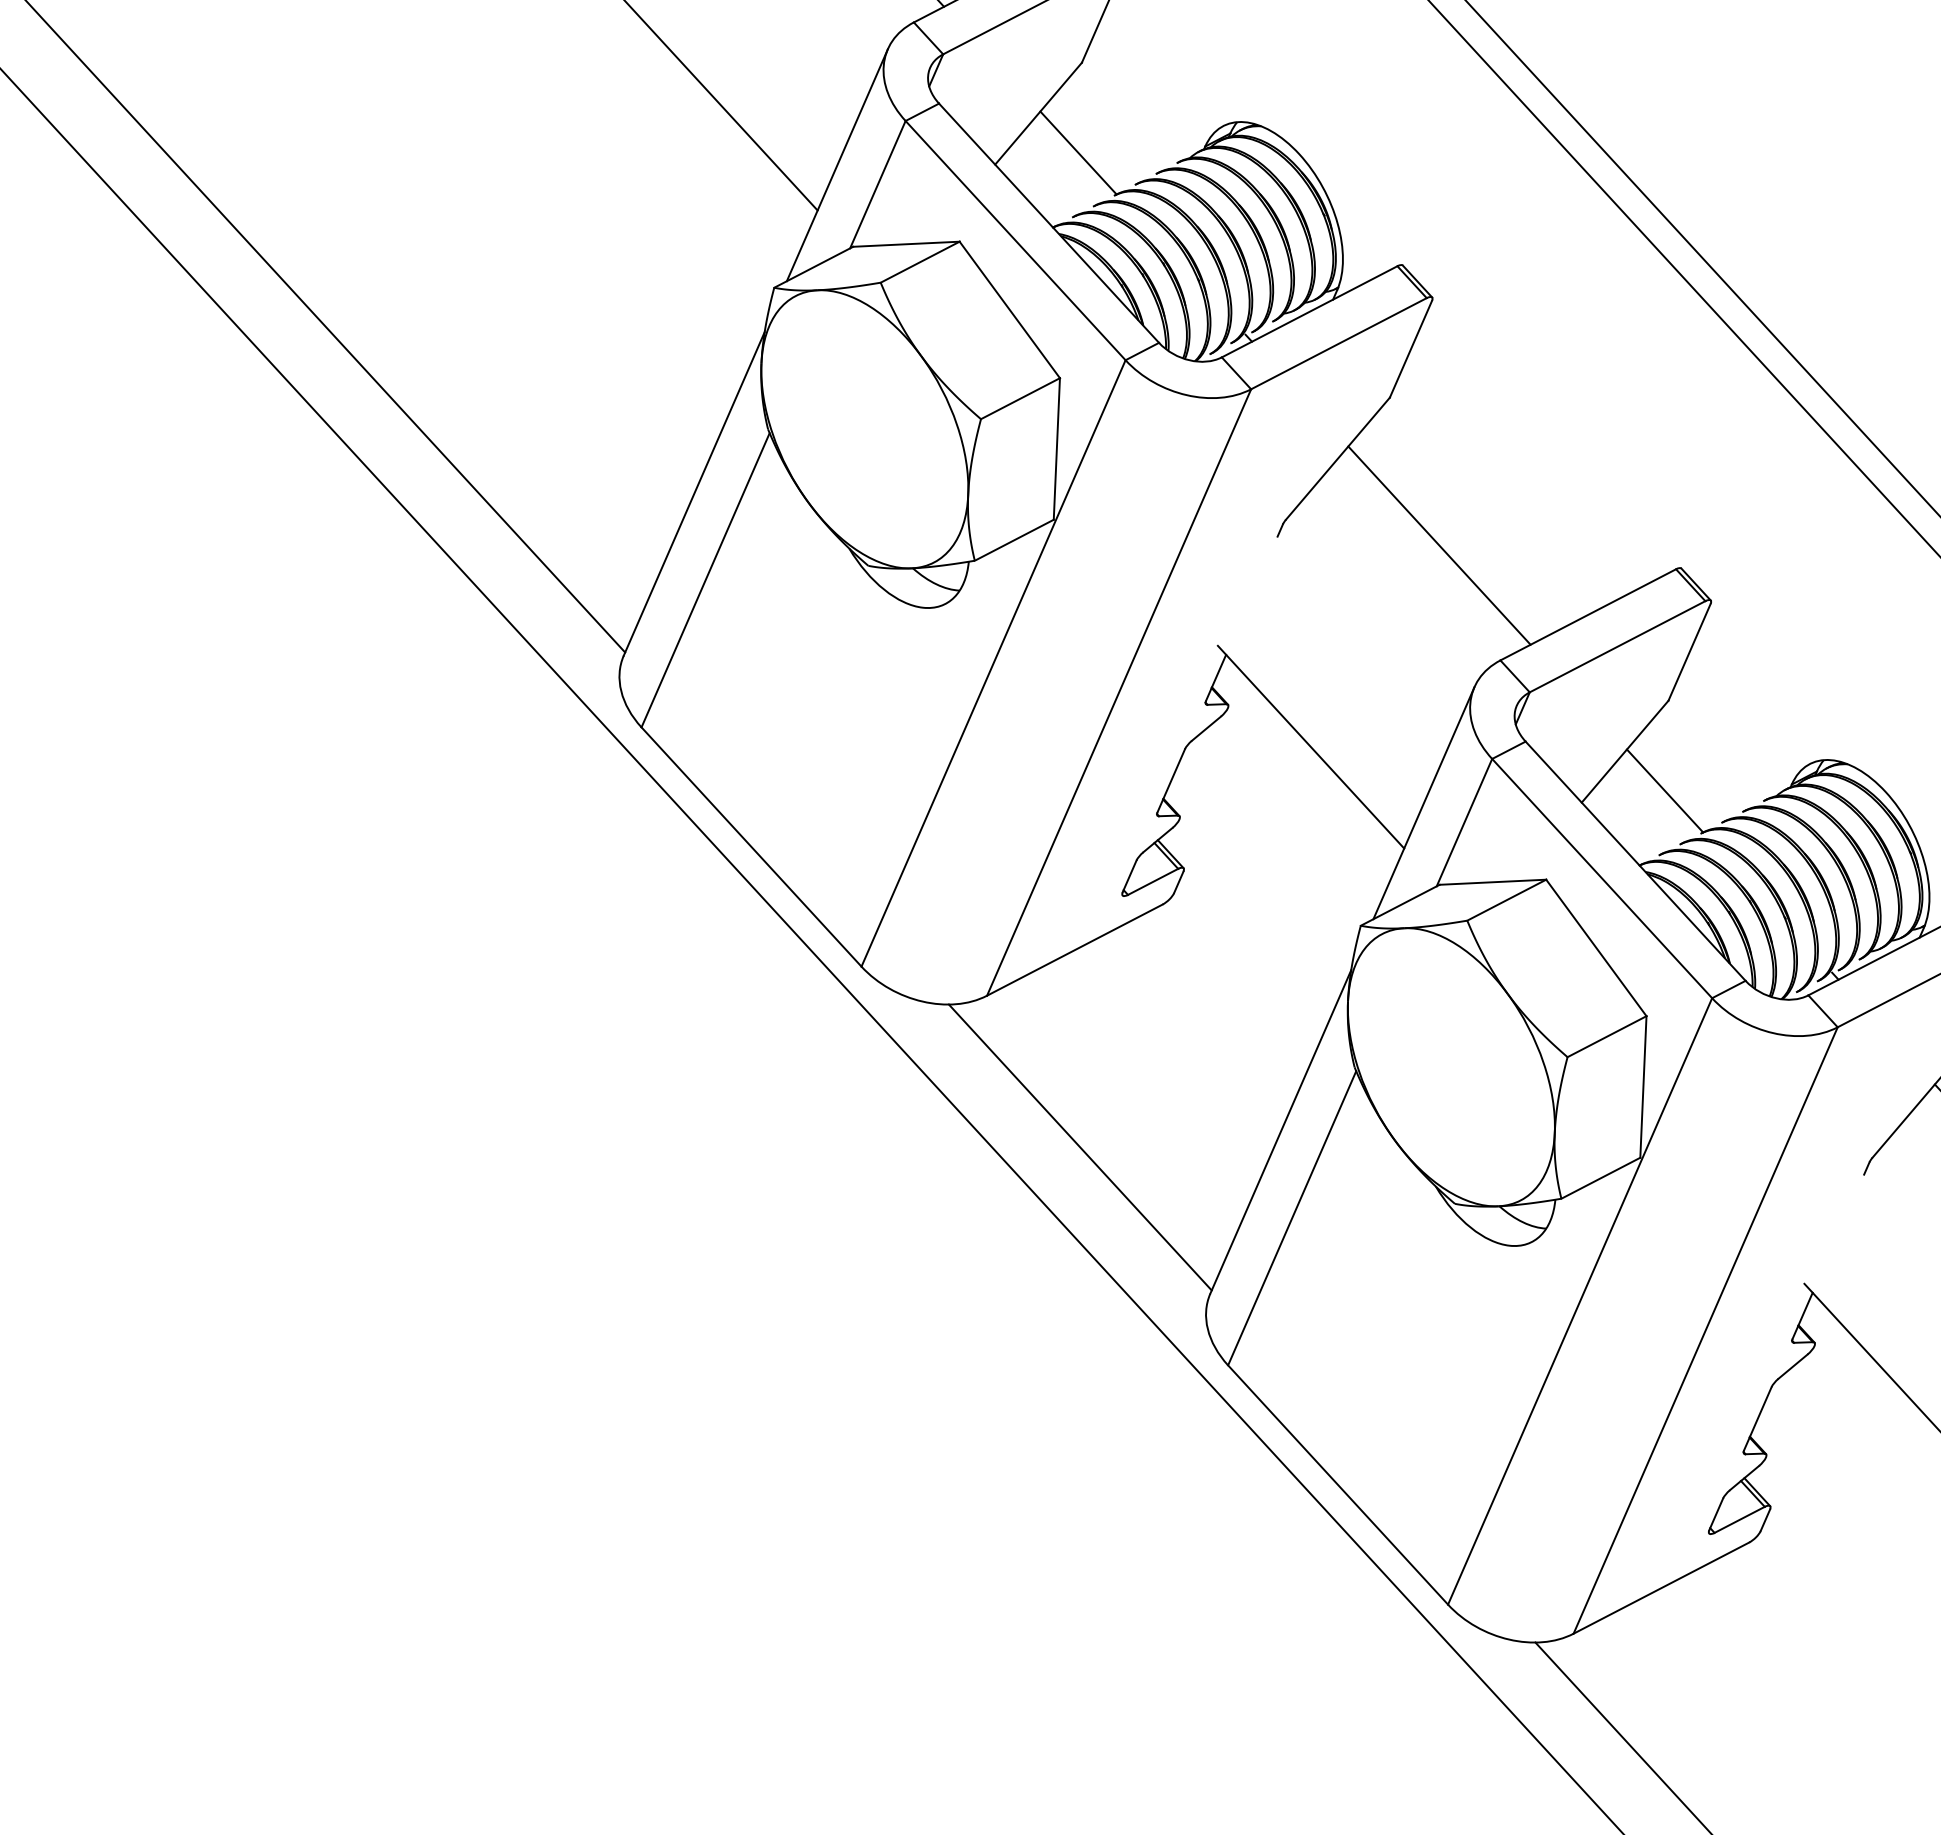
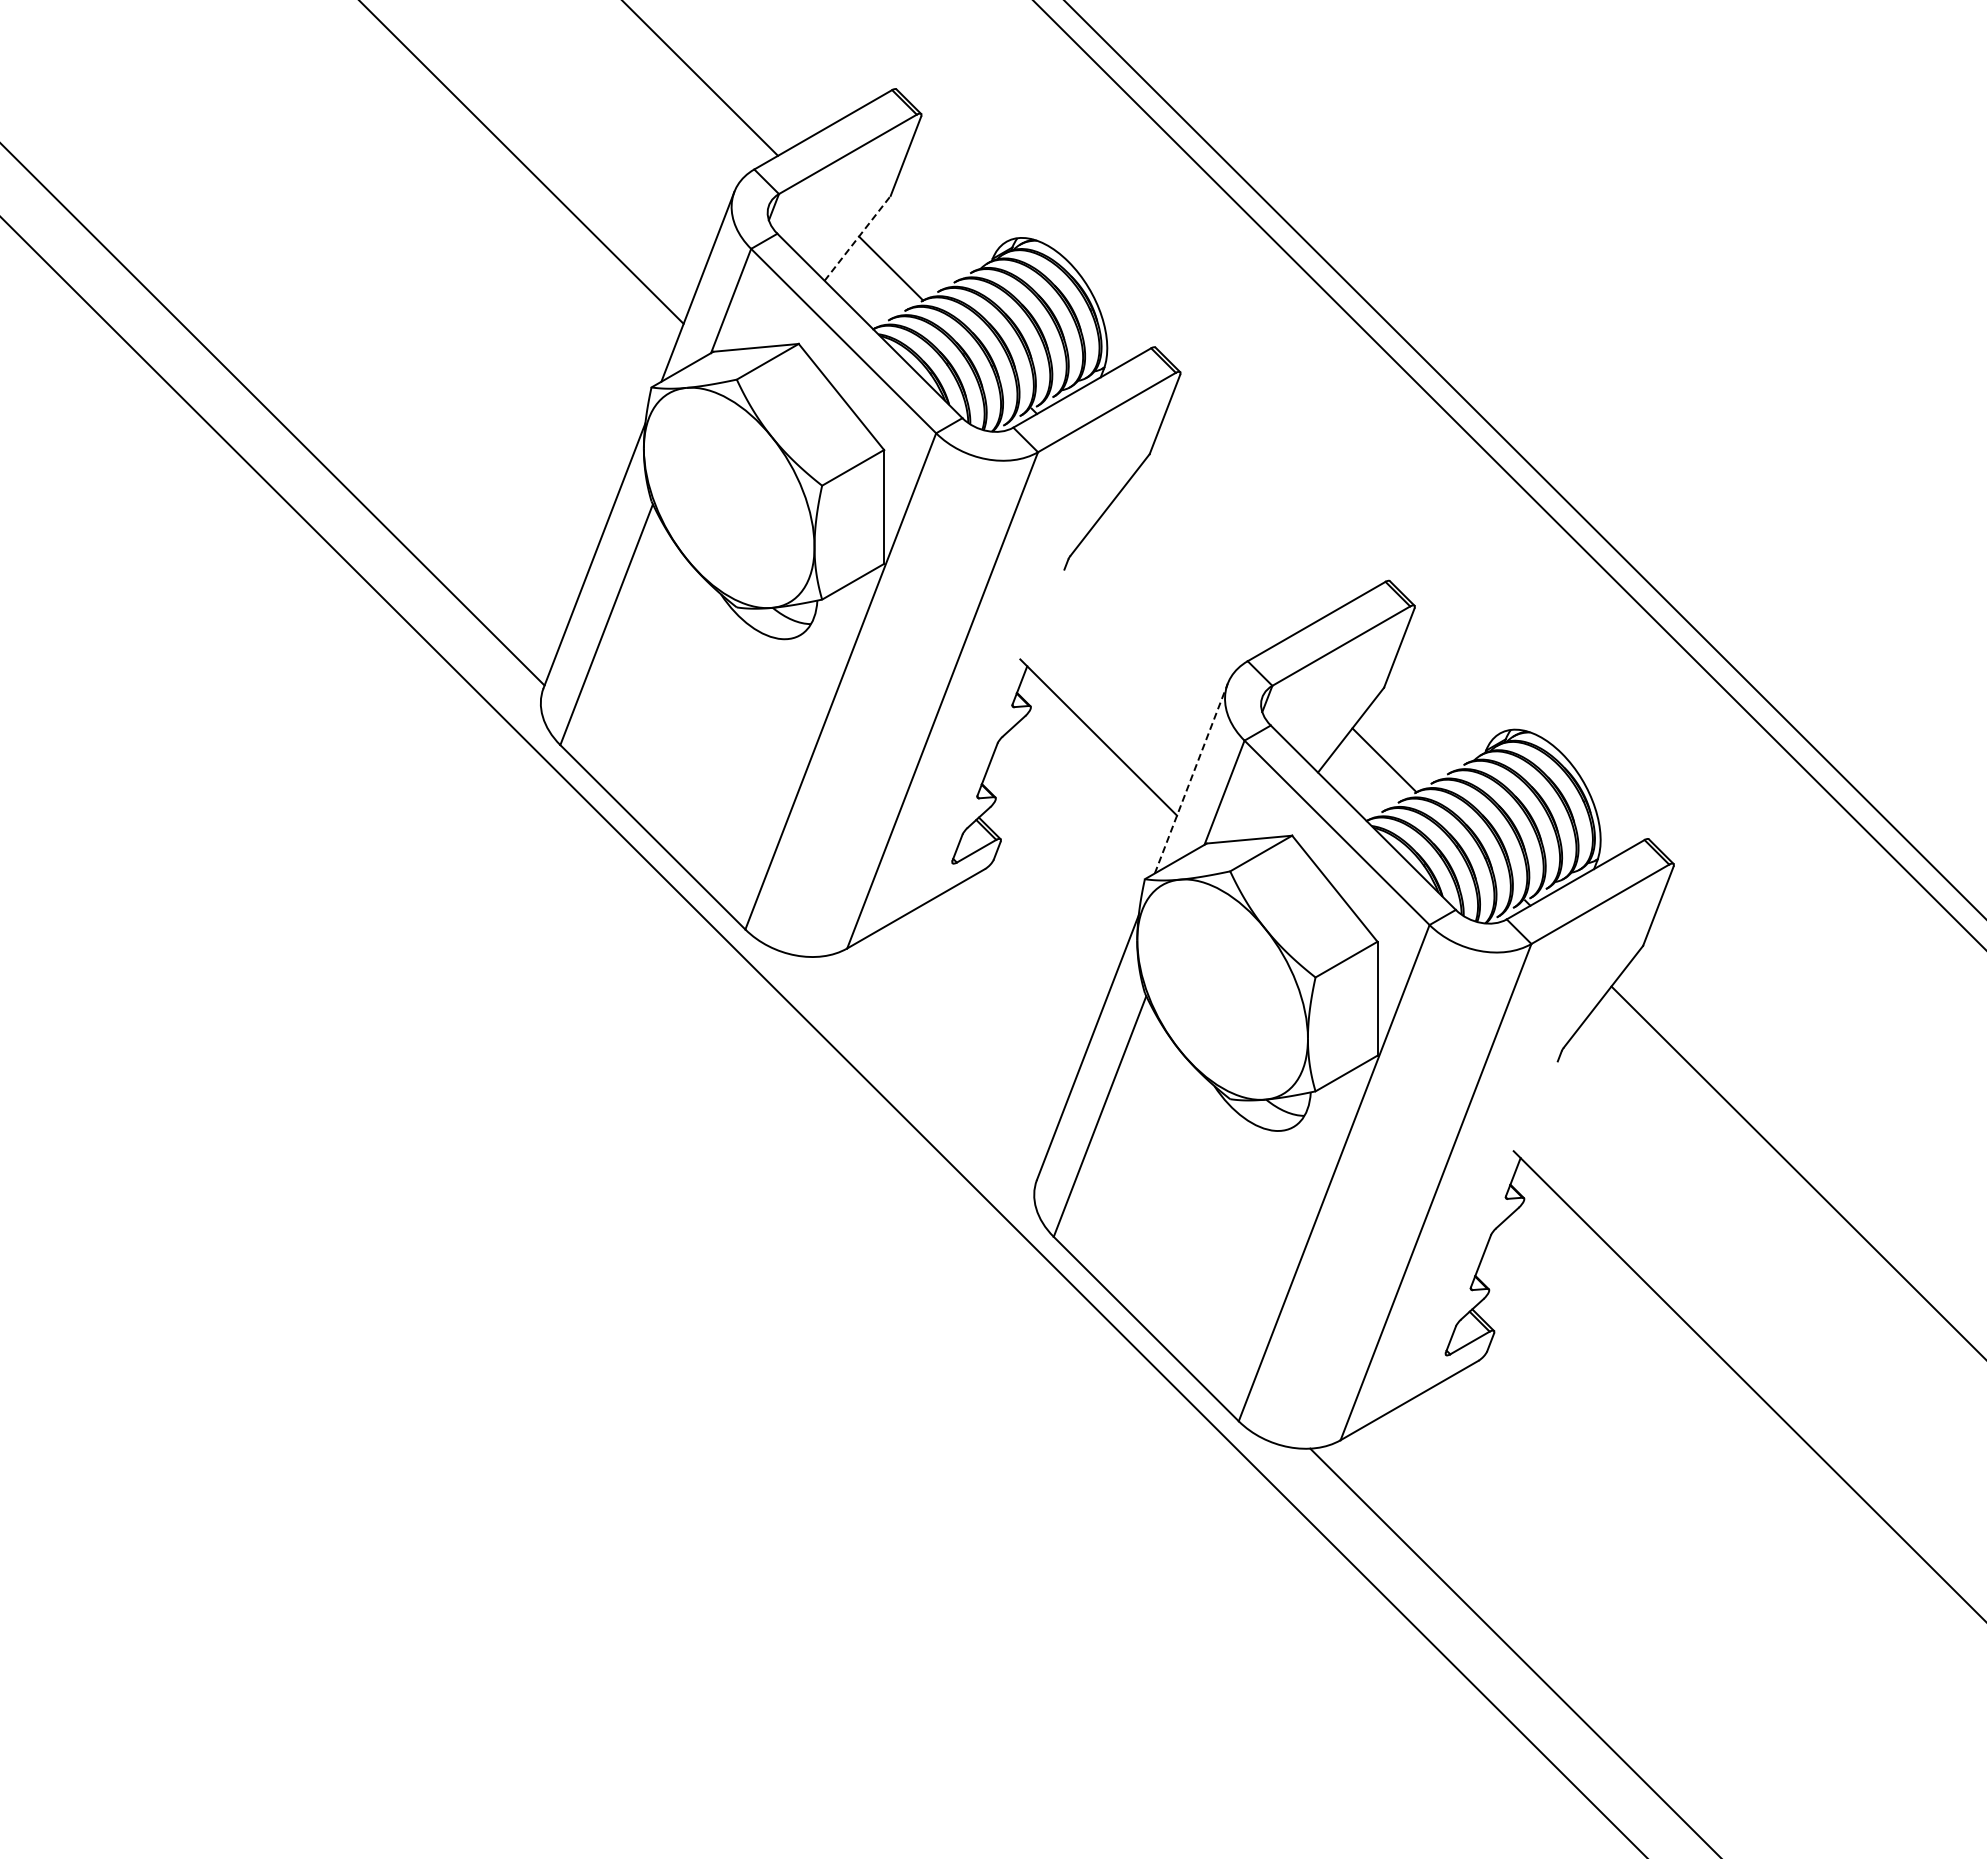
line: (1038, 113) -> (857, 238), solid -> dashed
line: (1439, 544) -> (1194, 570), removed
line: (1424, 803) -> (1191, 778), solid -> dashed
line: (1080, 1146) -> (927, 1066), removed

